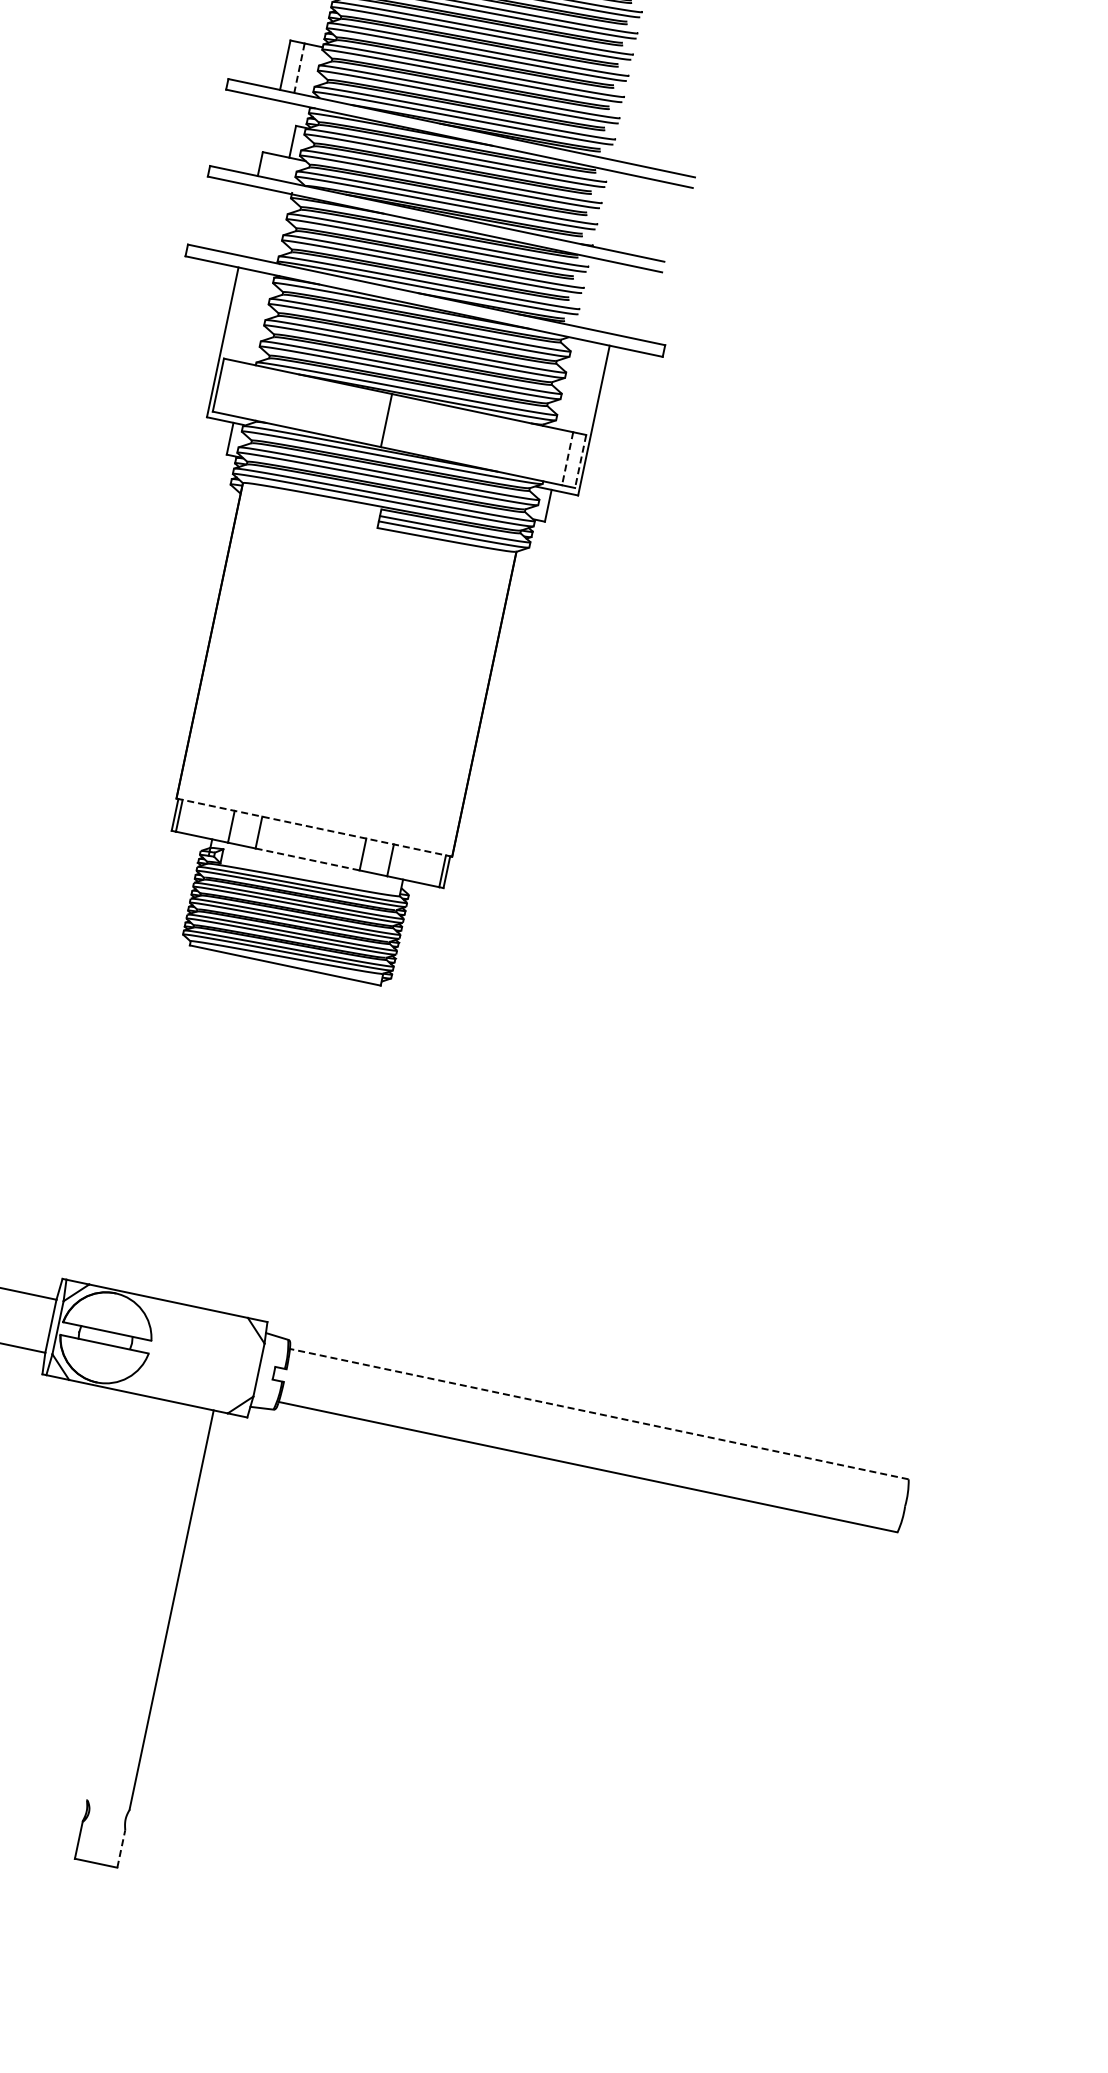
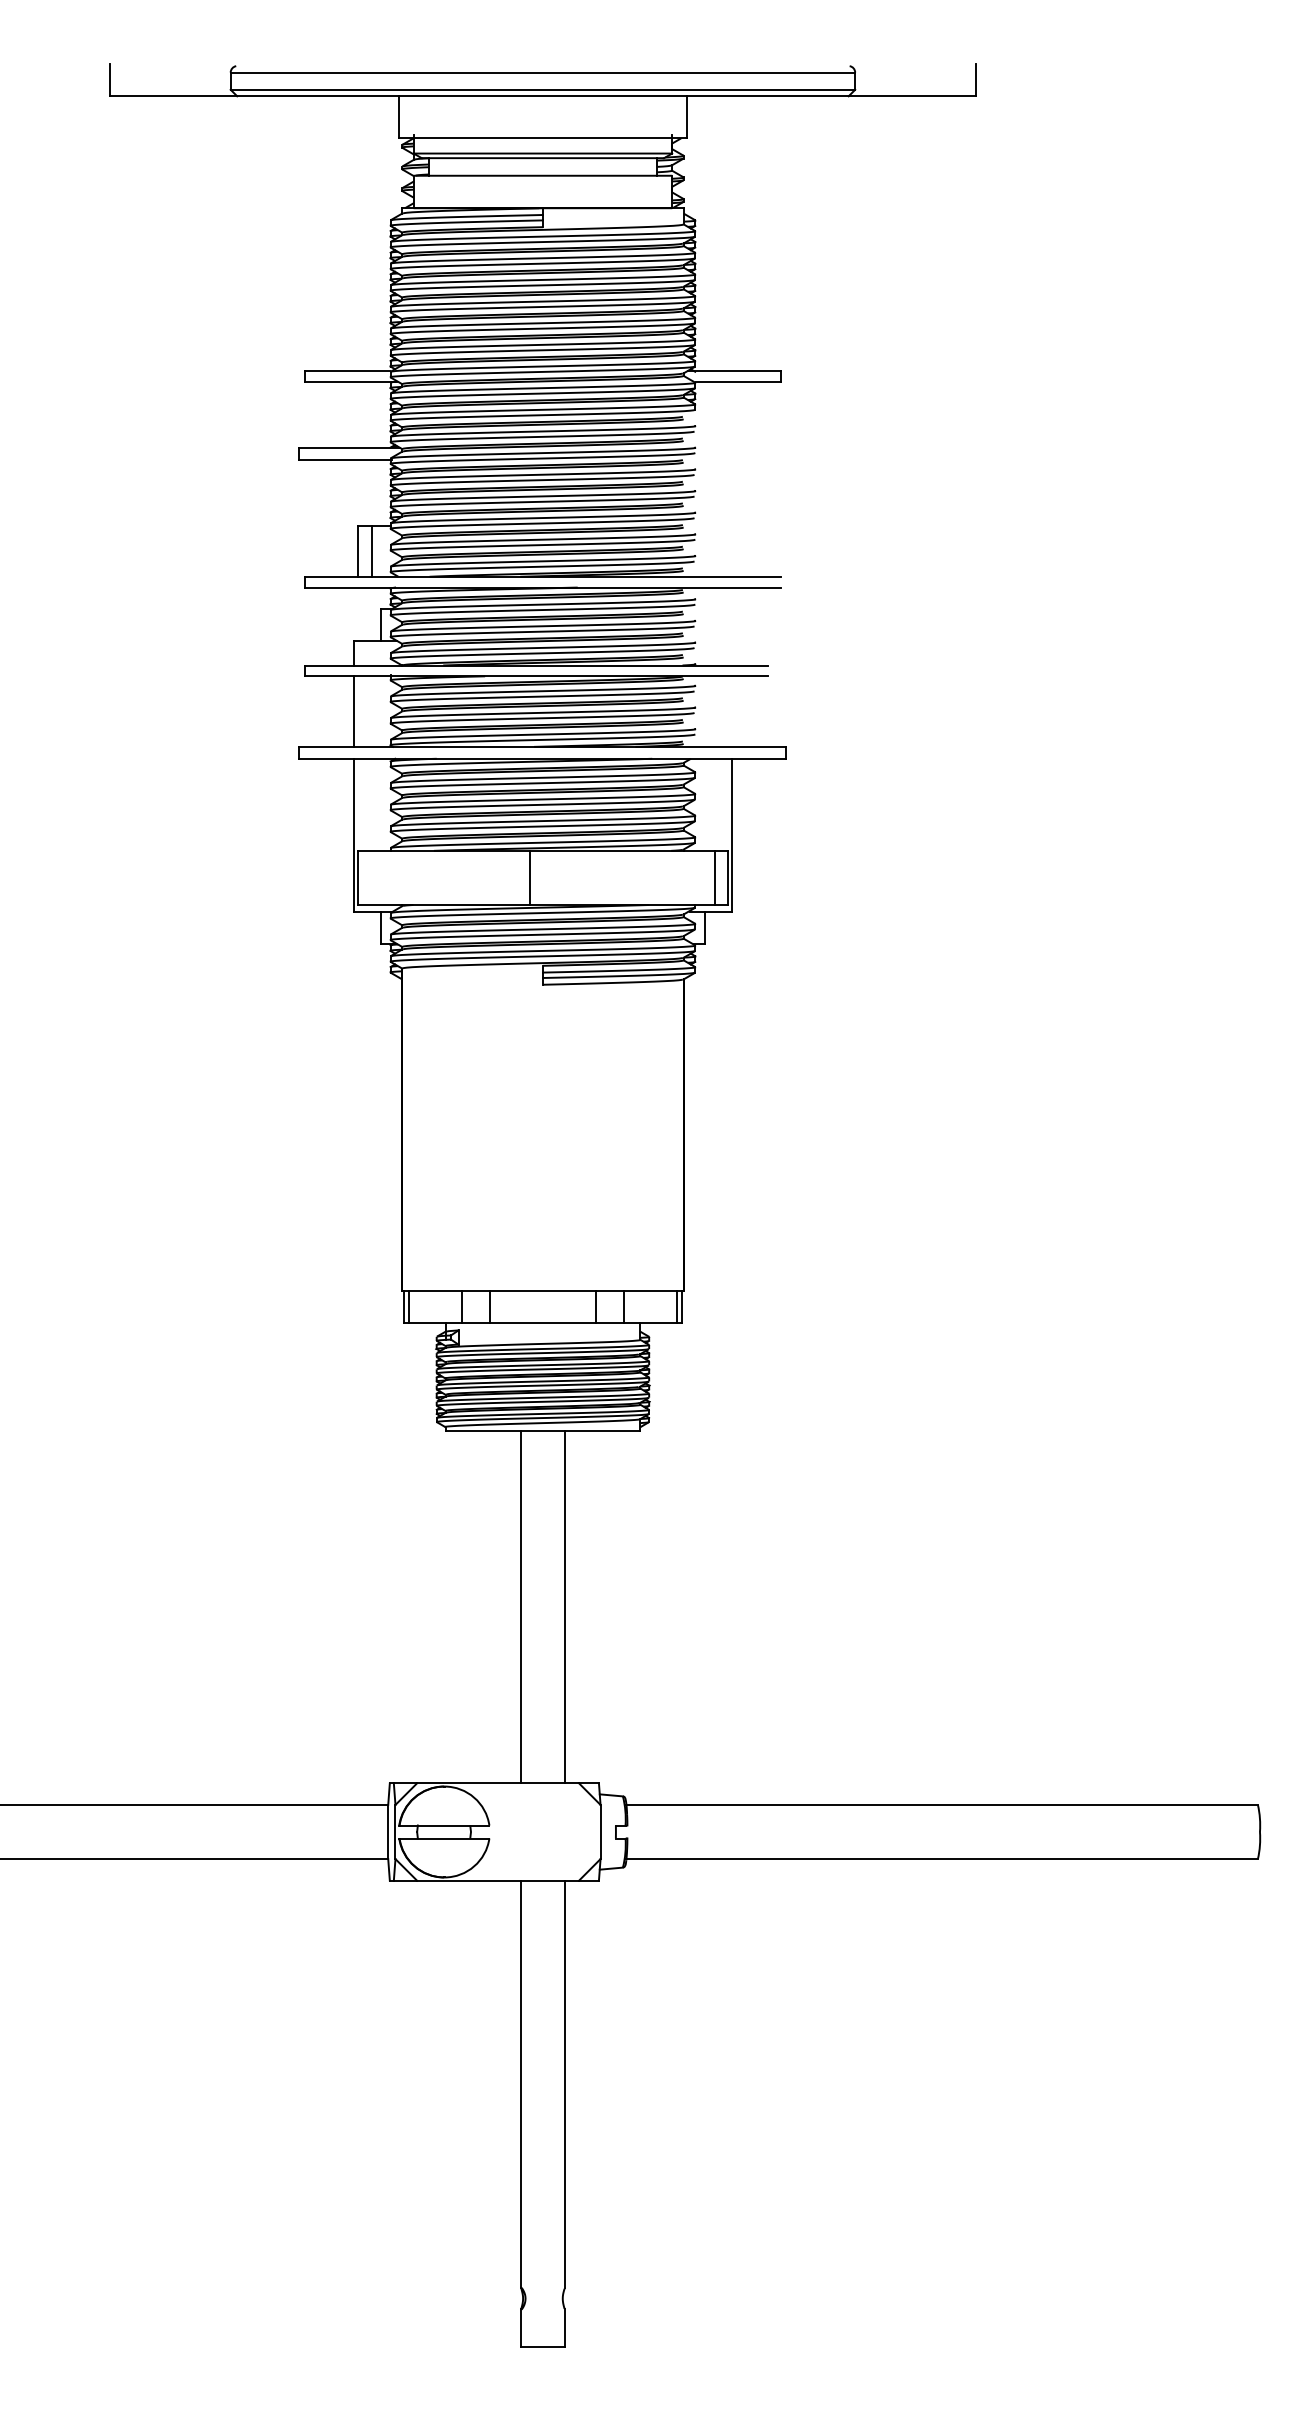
line: (299, 69) -> (372, 552), dashed -> solid
line: (248, 221) -> (353, 711), added
line: (567, 459) -> (714, 878), dashed -> solid
line: (580, 461) -> (727, 878), dashed -> solid
line: (313, 827) -> (542, 1290), dashed -> solid
line: (308, 860) -> (543, 1323), dashed -> solid
line: (227, 1133) -> (521, 1607), added
line: (270, 1142) -> (564, 1607), added
line: (599, 1413) -> (942, 1804), dashed -> solid
line: (129, 1601) -> (521, 2084), added
line: (121, 1848) -> (564, 2327), dashed -> solid

